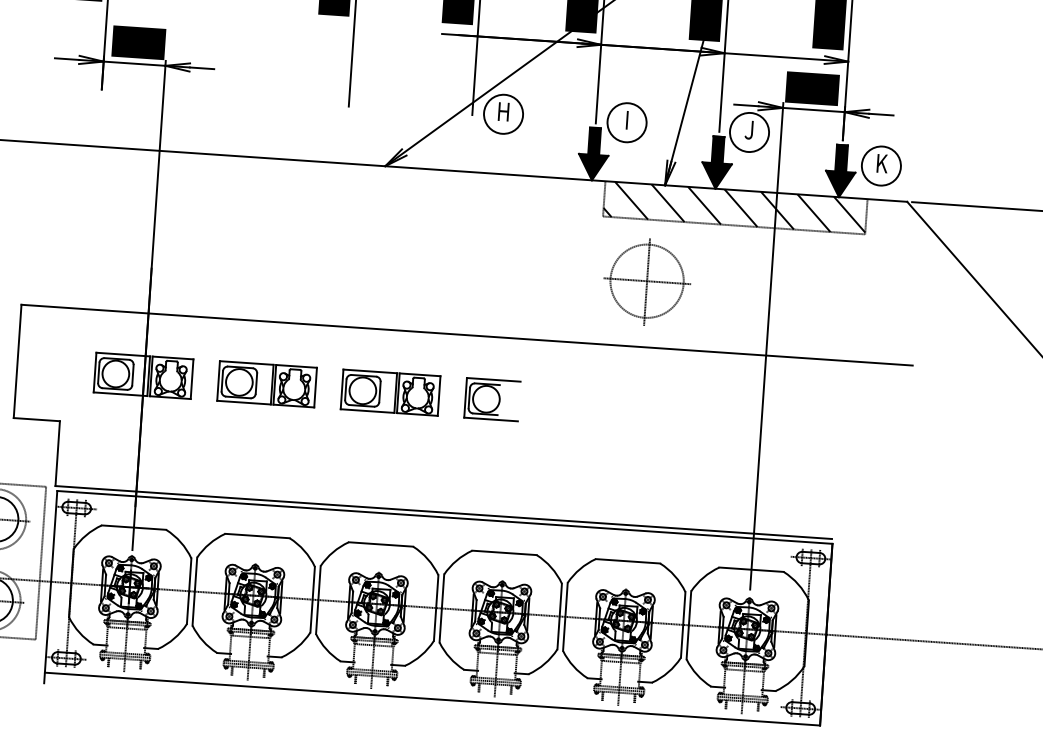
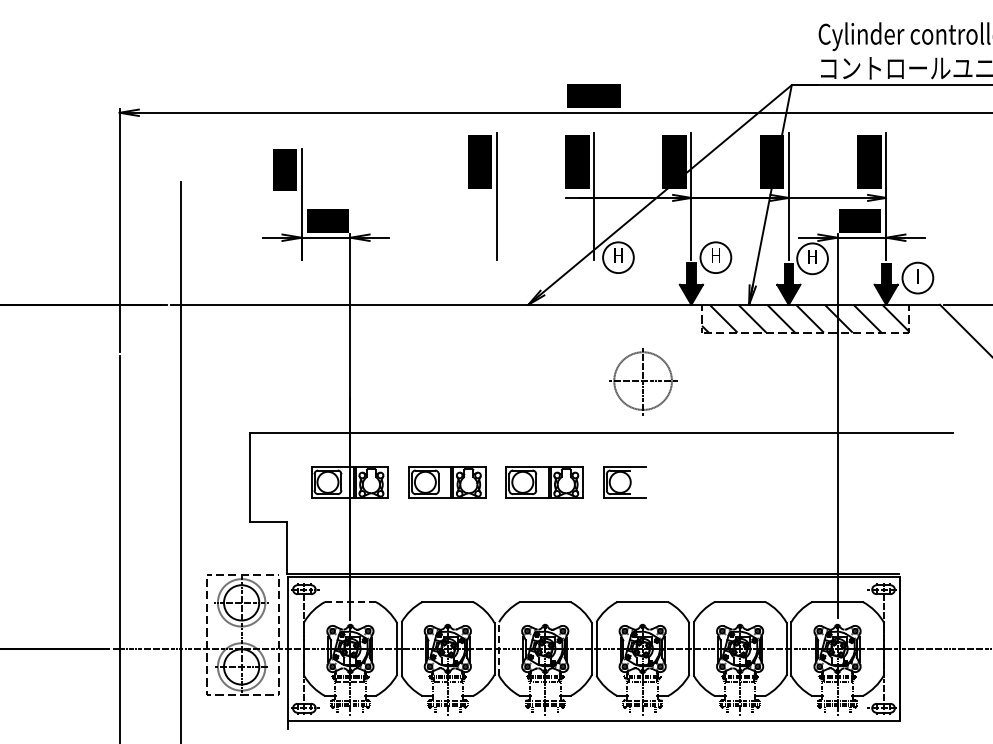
text: (626, 119) -> (715, 255), I -> H
text: (749, 129) -> (812, 256), J -> H
text: (882, 162) -> (918, 275), K -> I
part: (647, 281) -> (643, 381), moved
line: (134, 528) -> (350, 602), solid -> dashed
line: (318, 600) -> (499, 649), solid -> dashed

